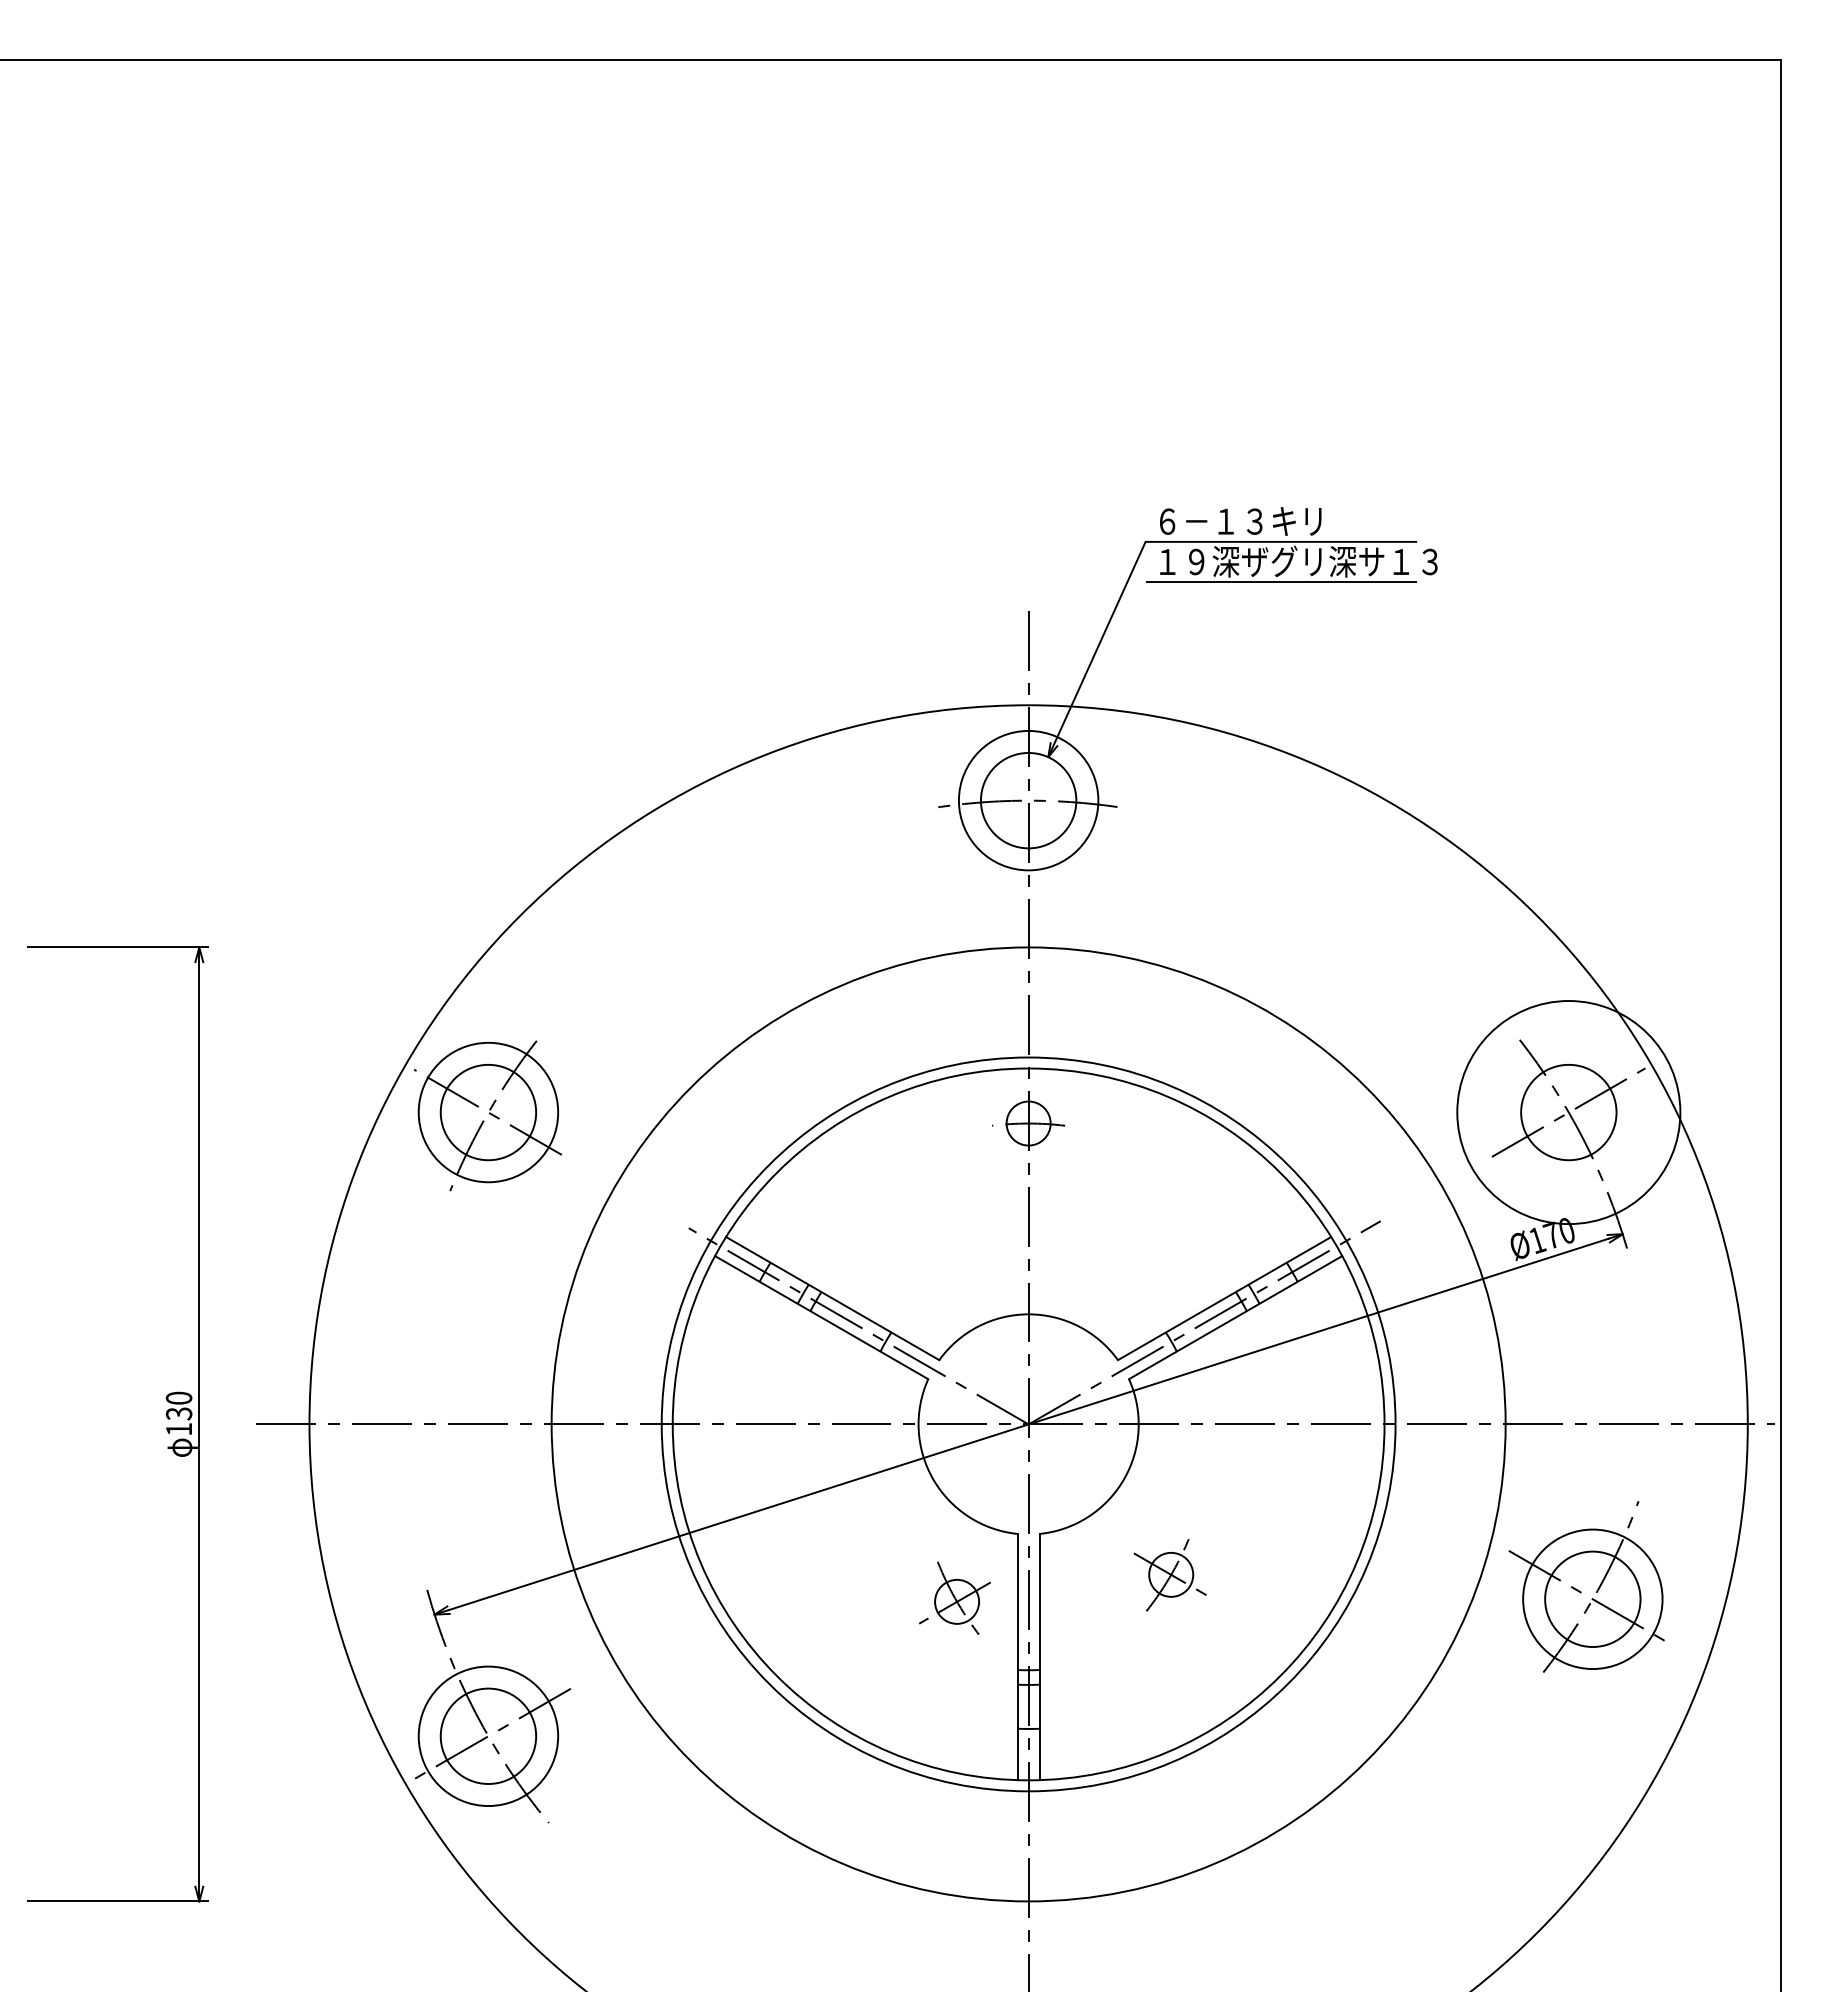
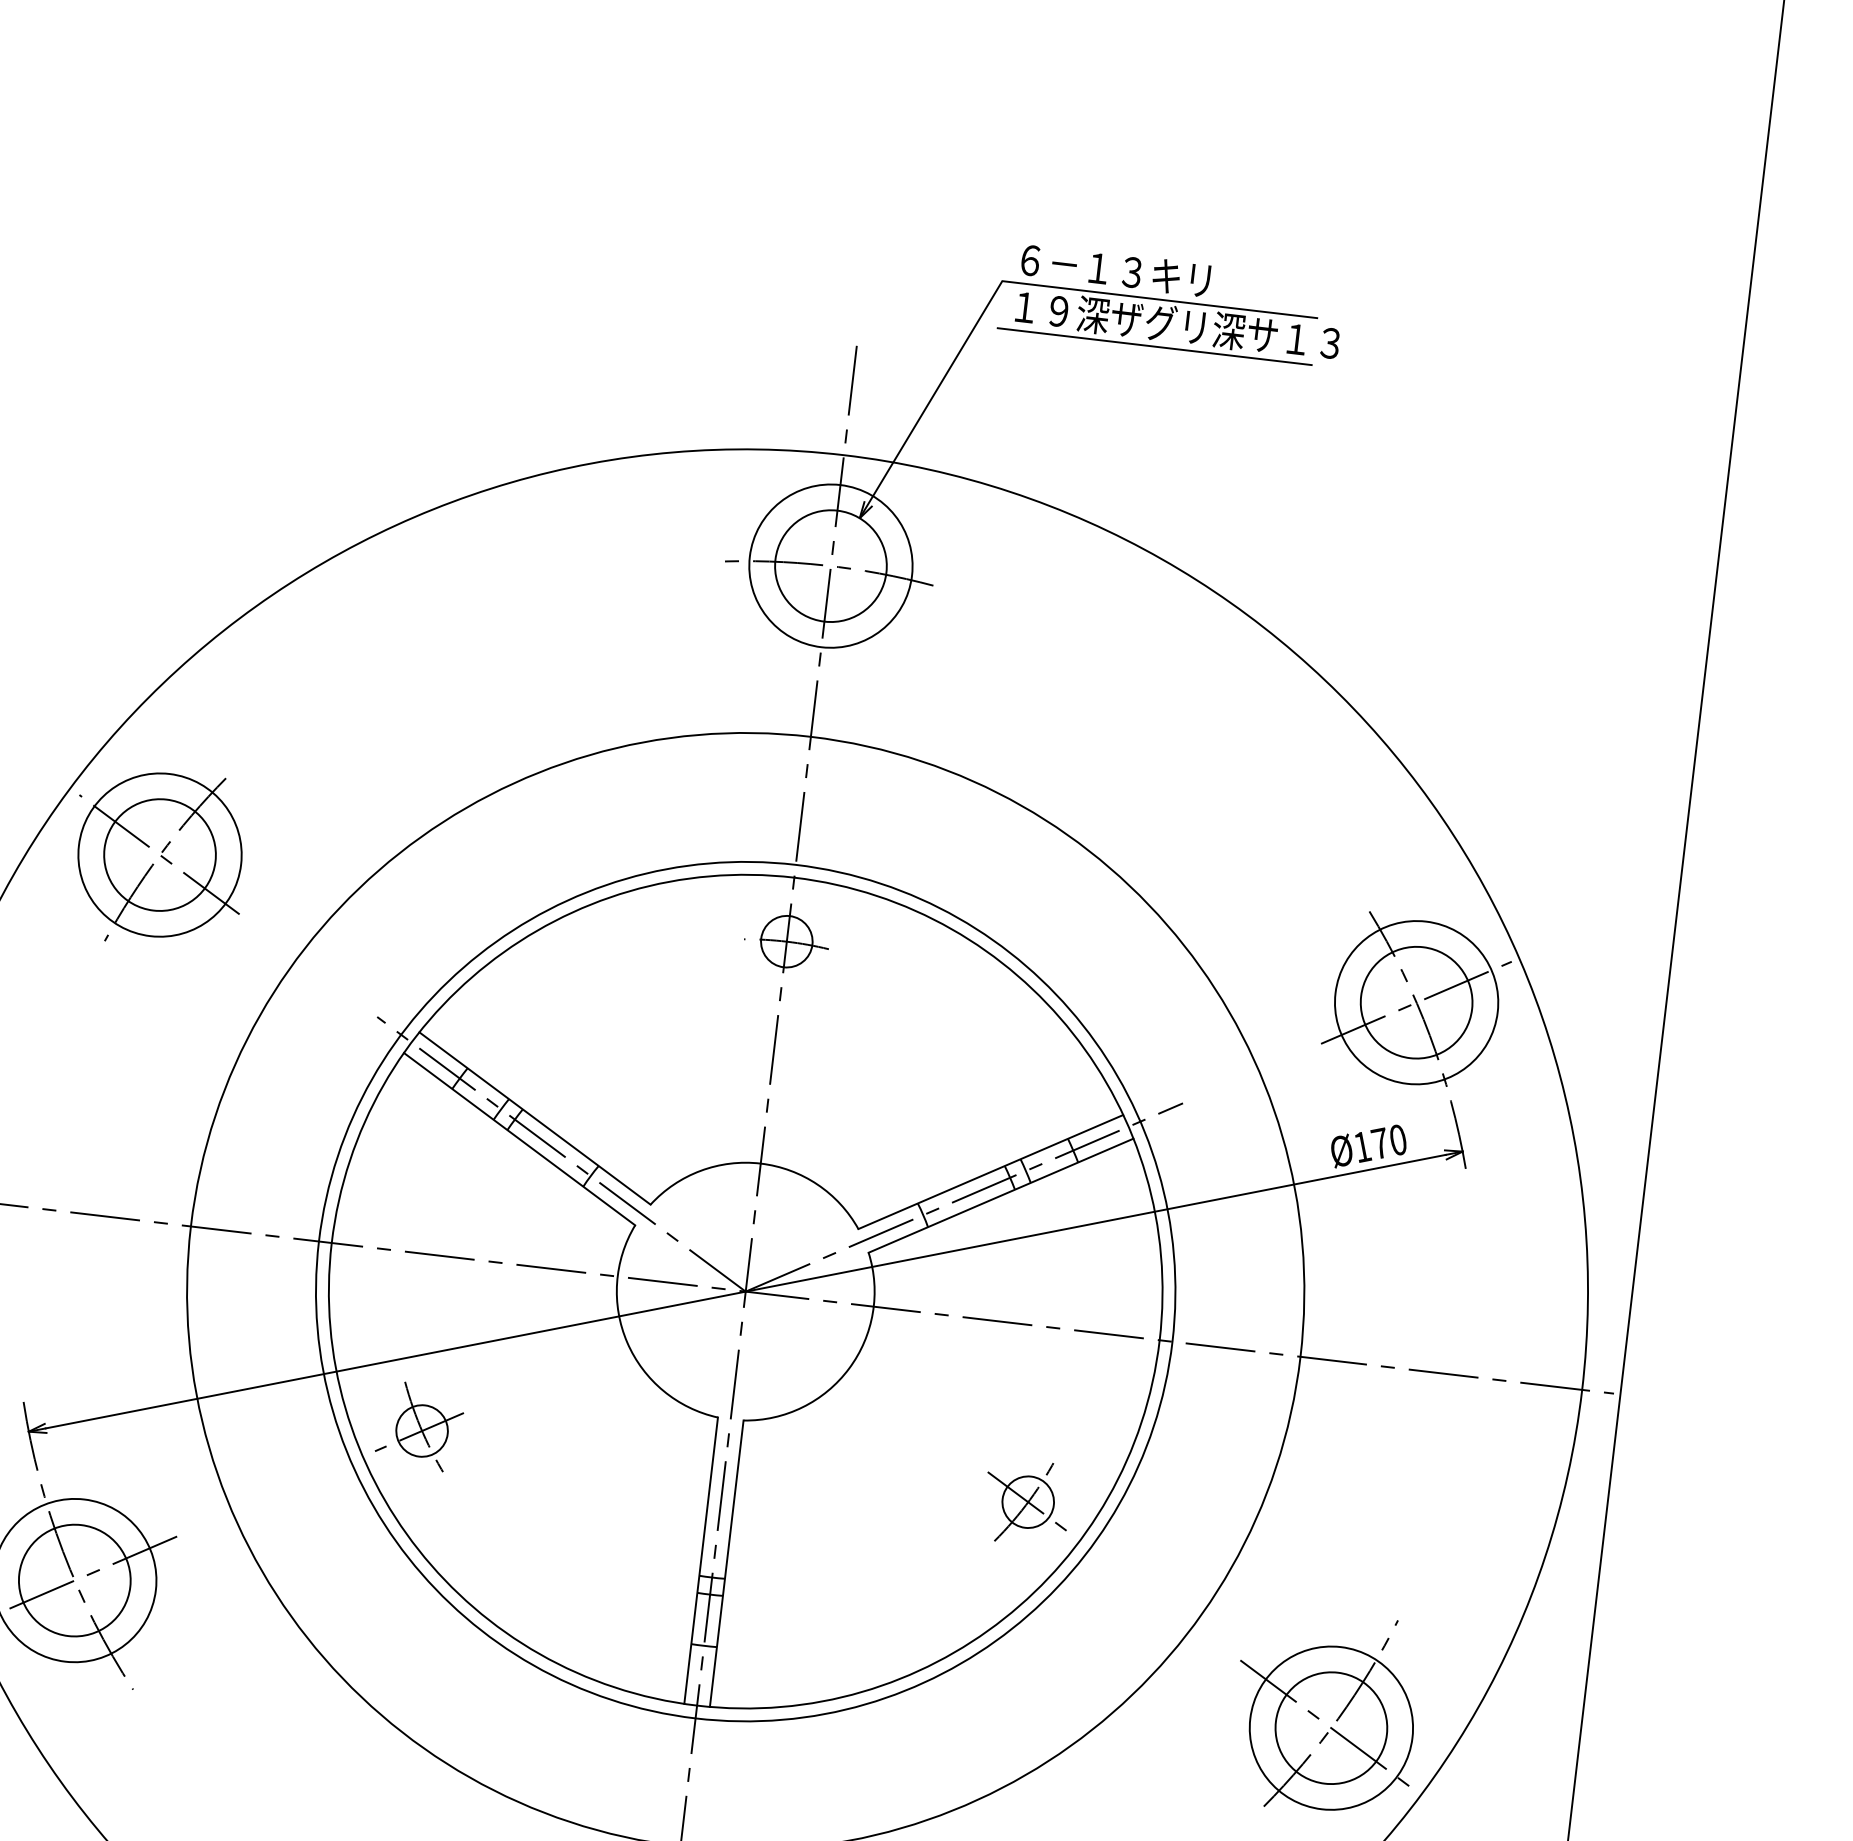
circle: (1568, 1112) -> (1416, 1002), size x0.62
part: (1169, 1575) -> (1026, 1502), moved
part: (1586, 1586) -> (1325, 1712), moved
part: (954, 1597) -> (419, 1425), moved

